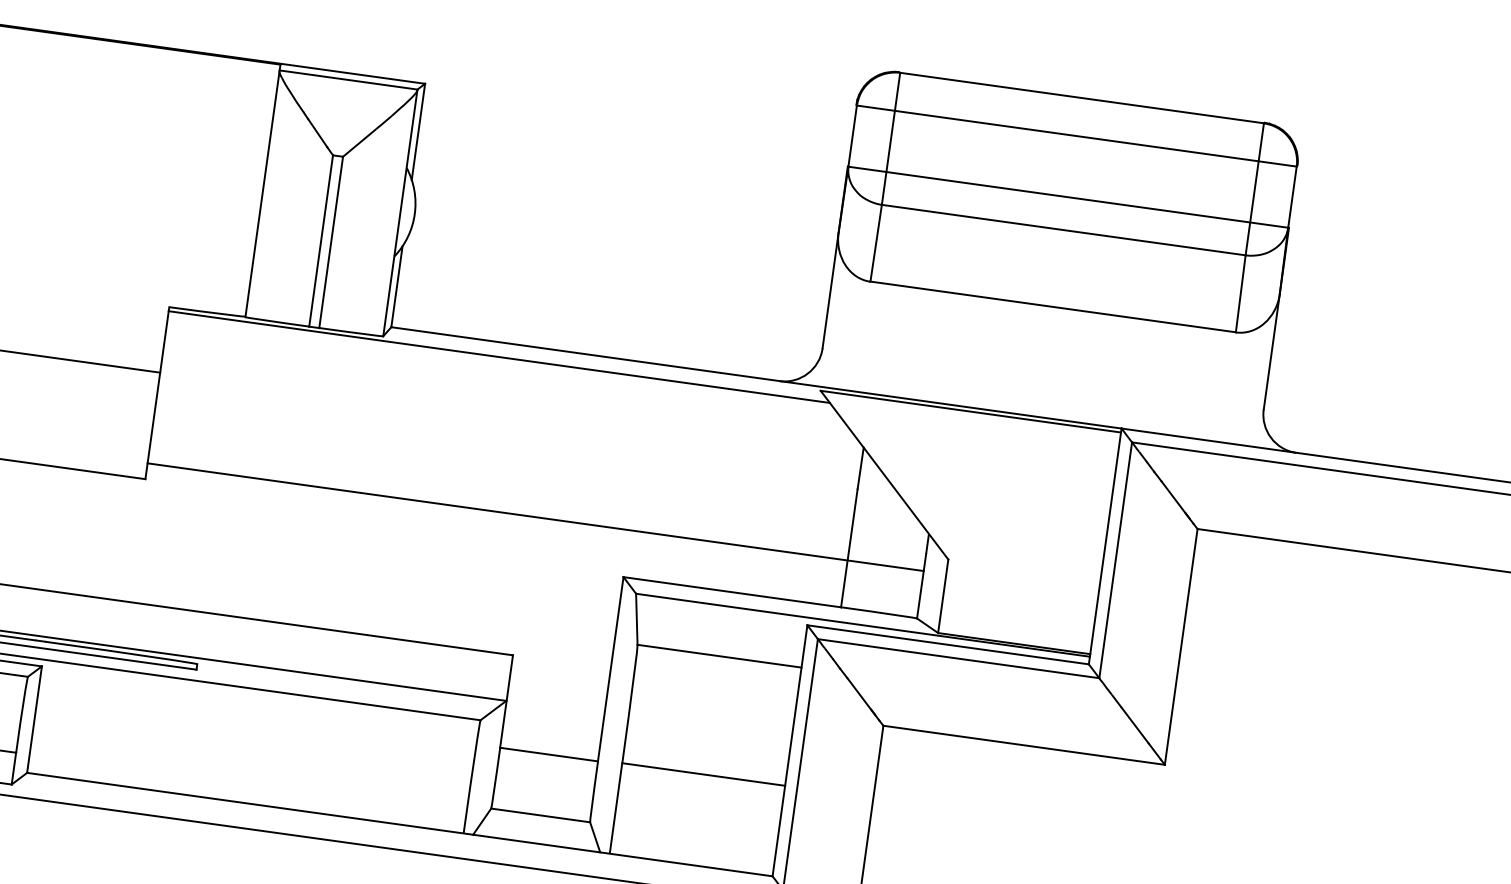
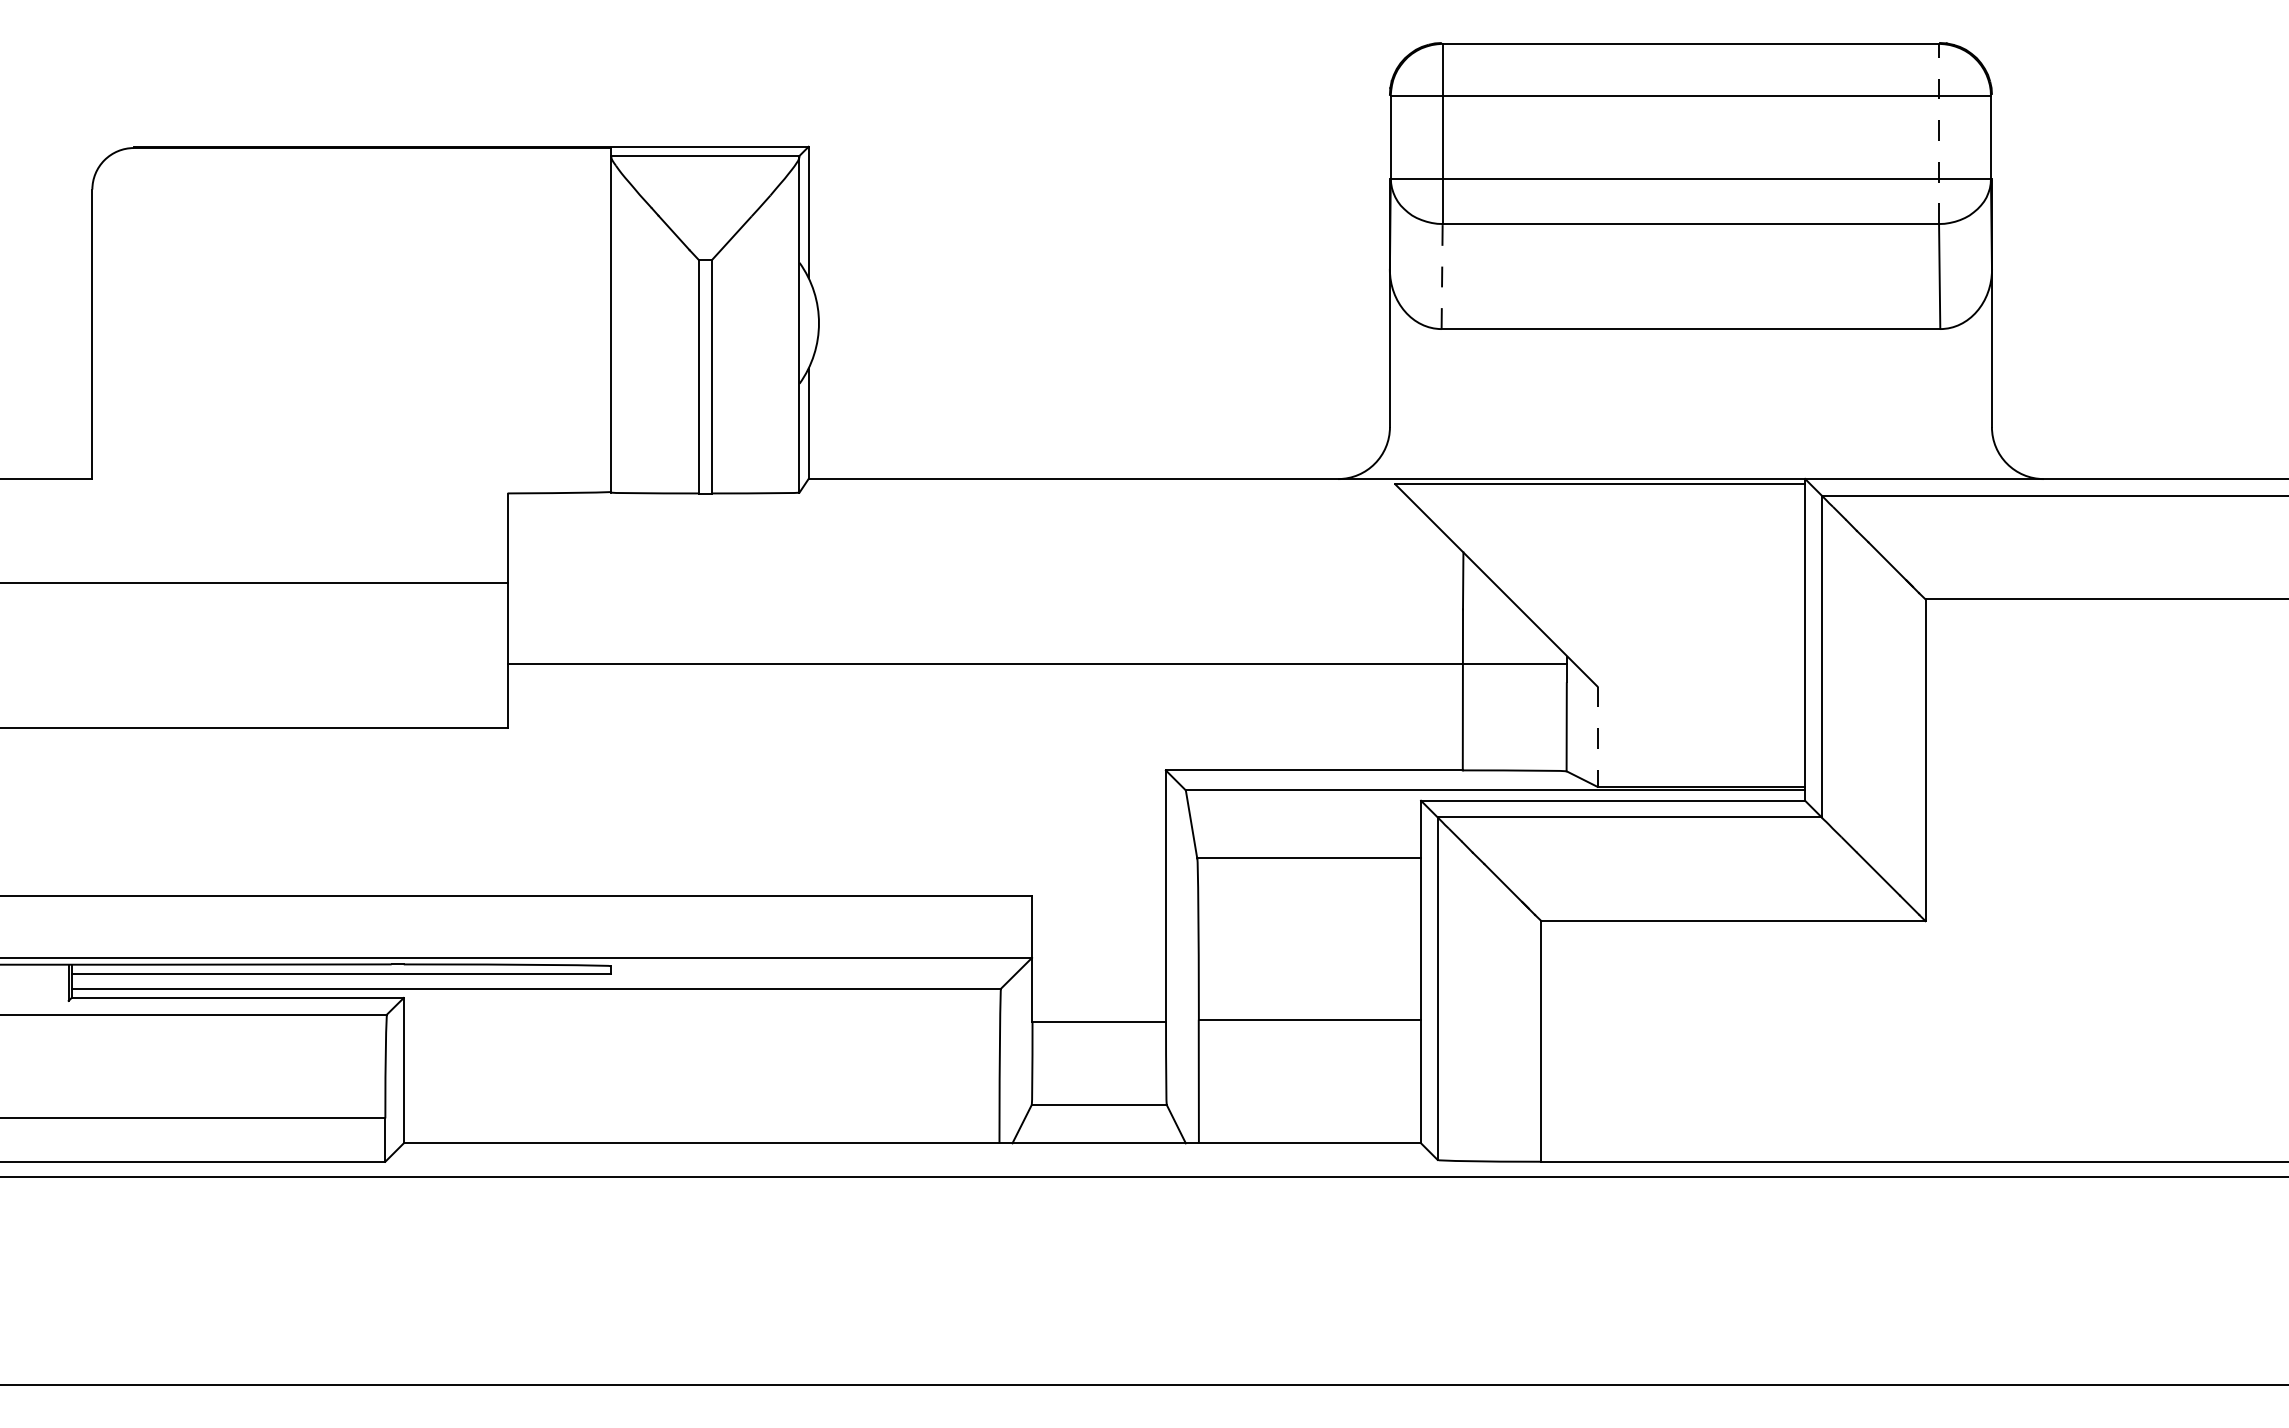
line: (1255, 189) -> (1939, 133), solid -> dashed
line: (876, 242) -> (1442, 275), solid -> dashed
line: (499, 356) -> (958, 498), removed
line: (535, 517) -> (1036, 663), moved
line: (943, 596) -> (1597, 737), solid -> dashed

